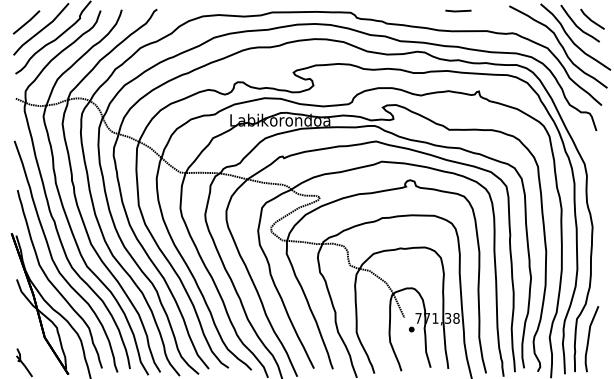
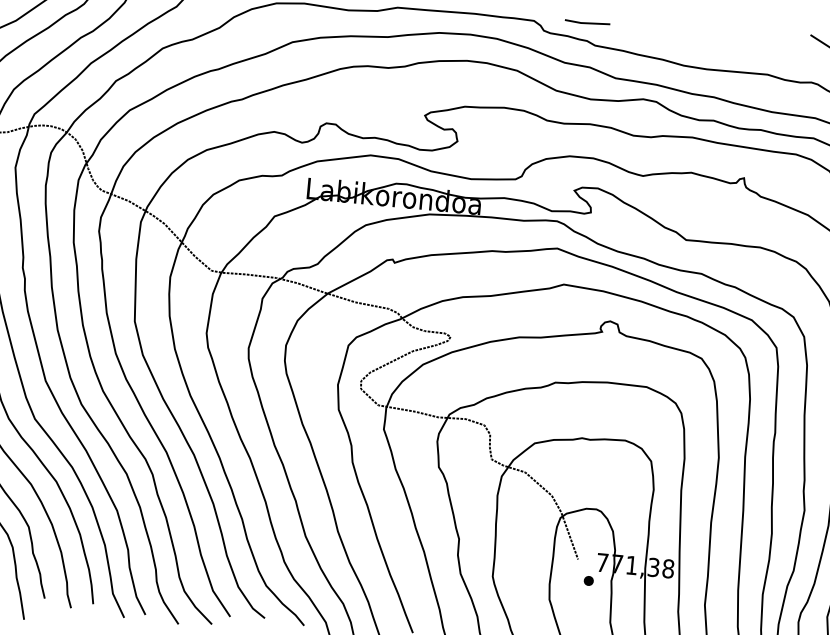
line: (458, 10) -> (587, 21), moved

